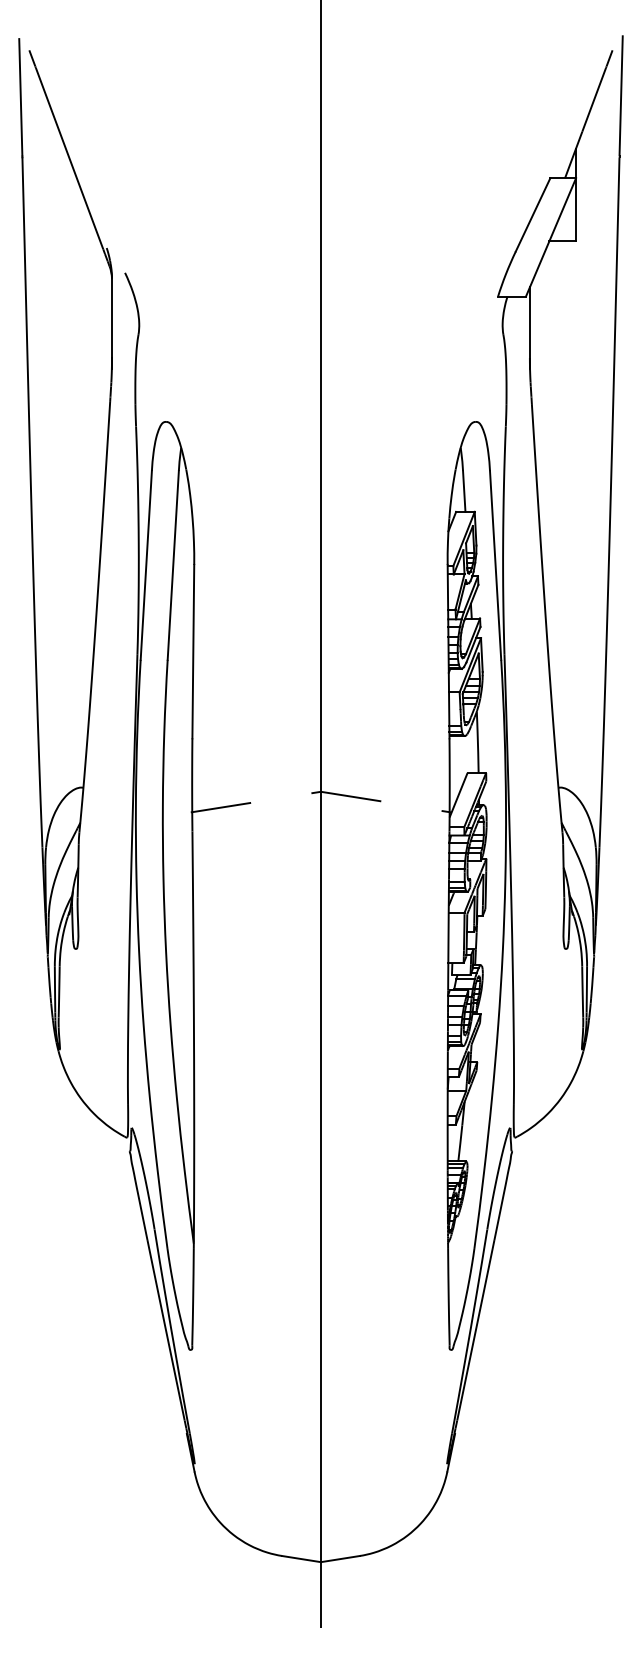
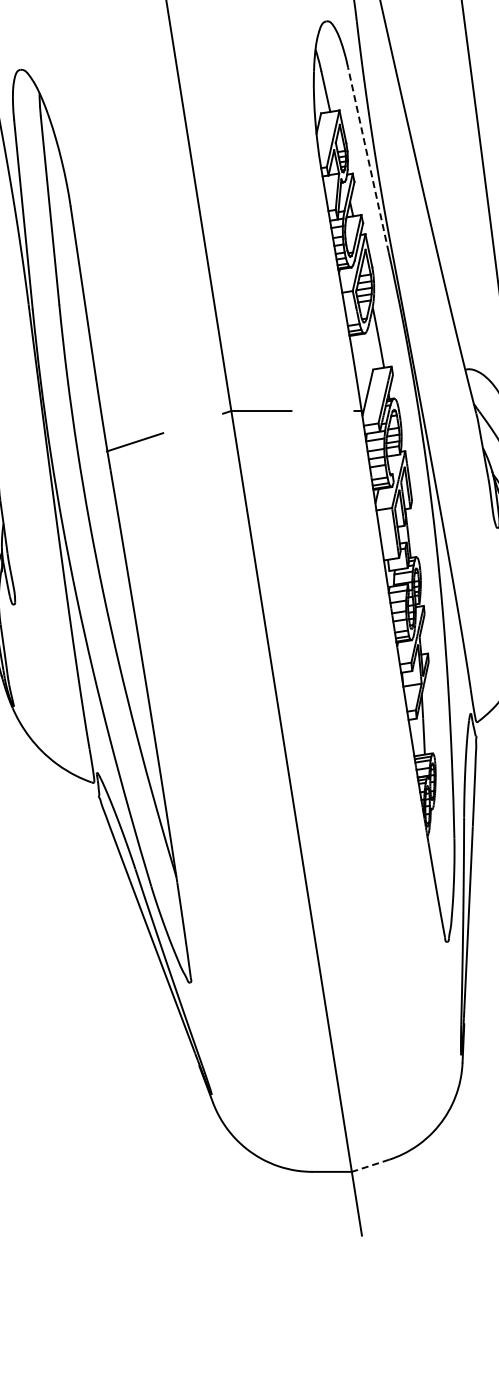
line: (495, 565) -> (368, 160), solid -> dashed
line: (340, 1559) -> (370, 1166), solid -> dashed

